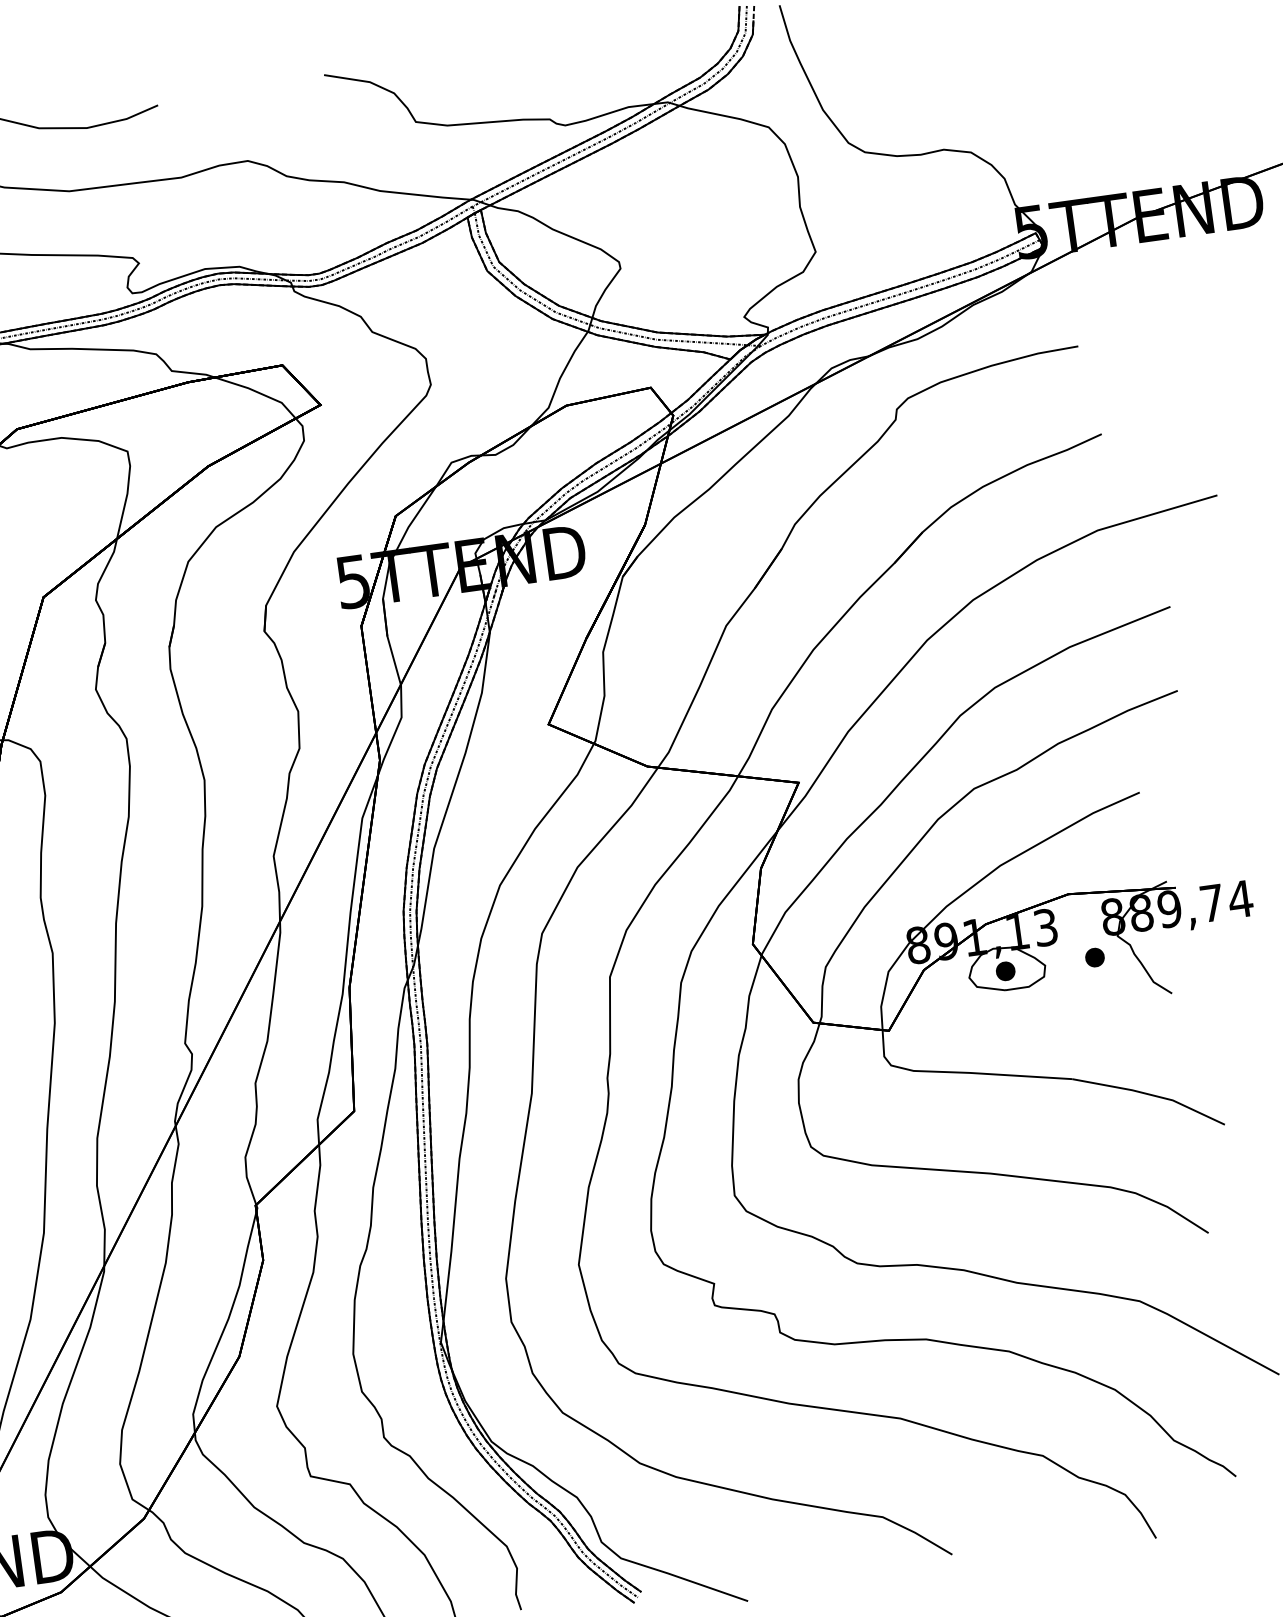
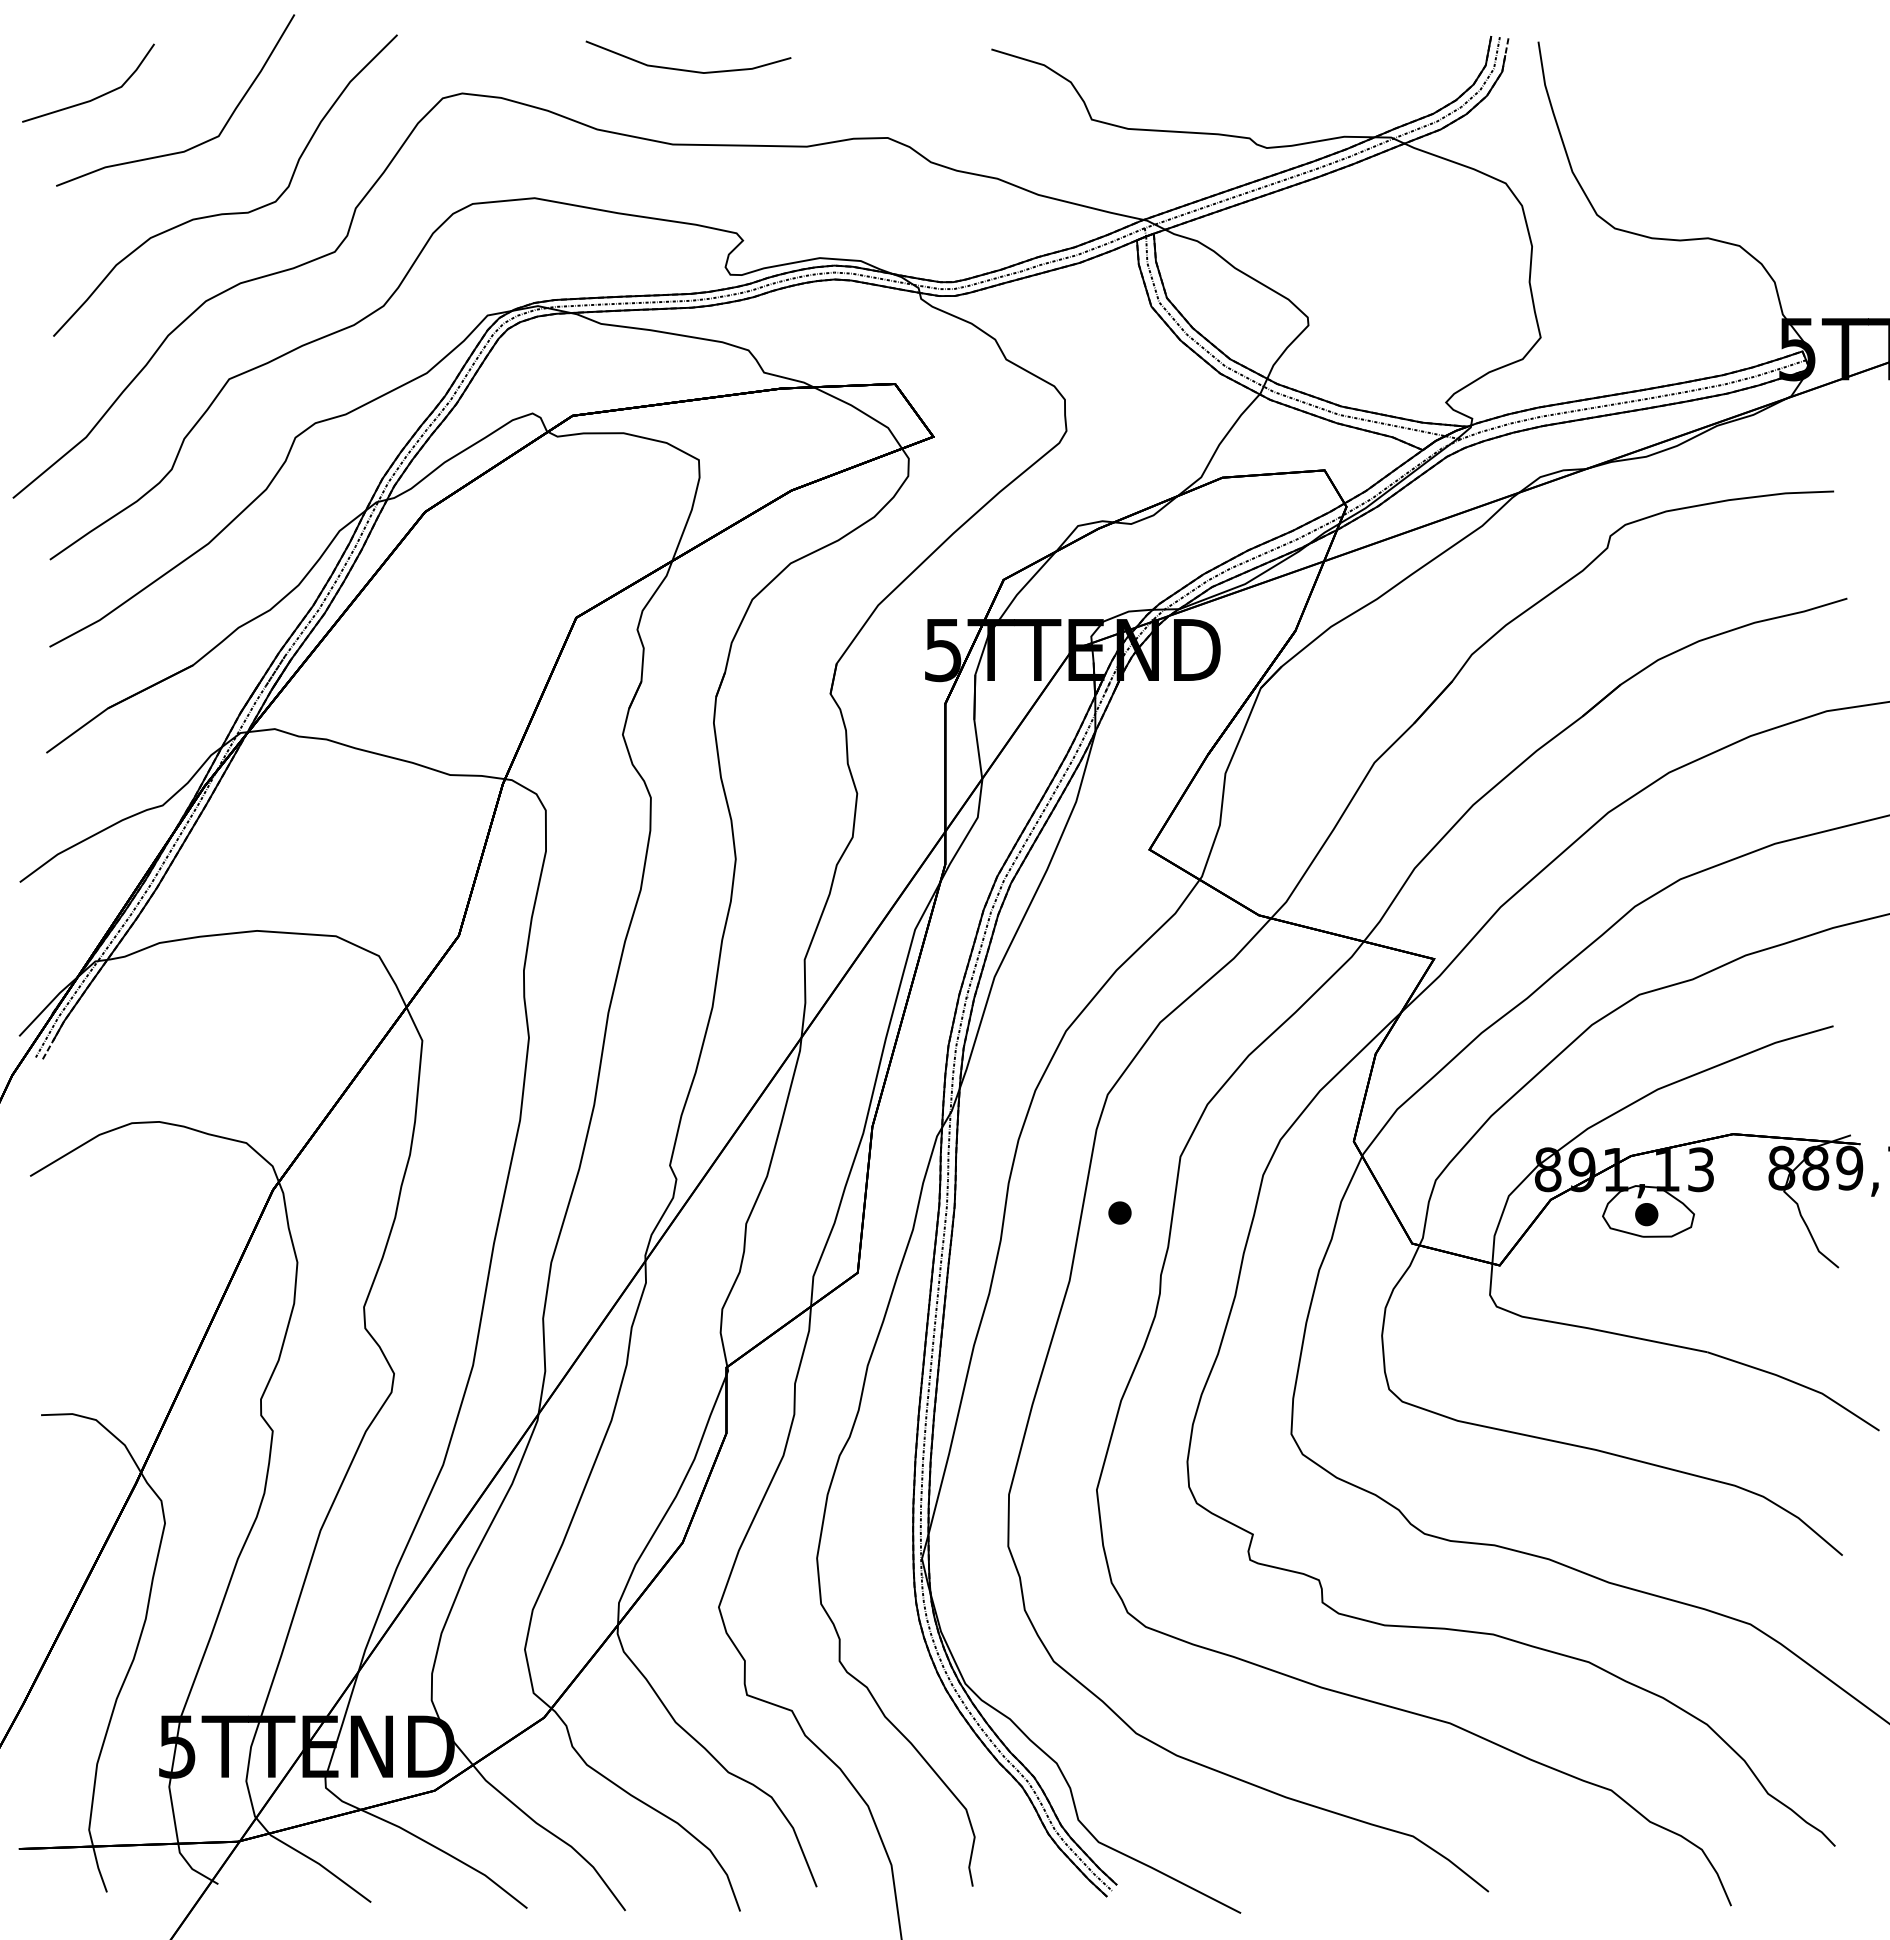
part: (1094, 957) -> (1119, 1212), moved

